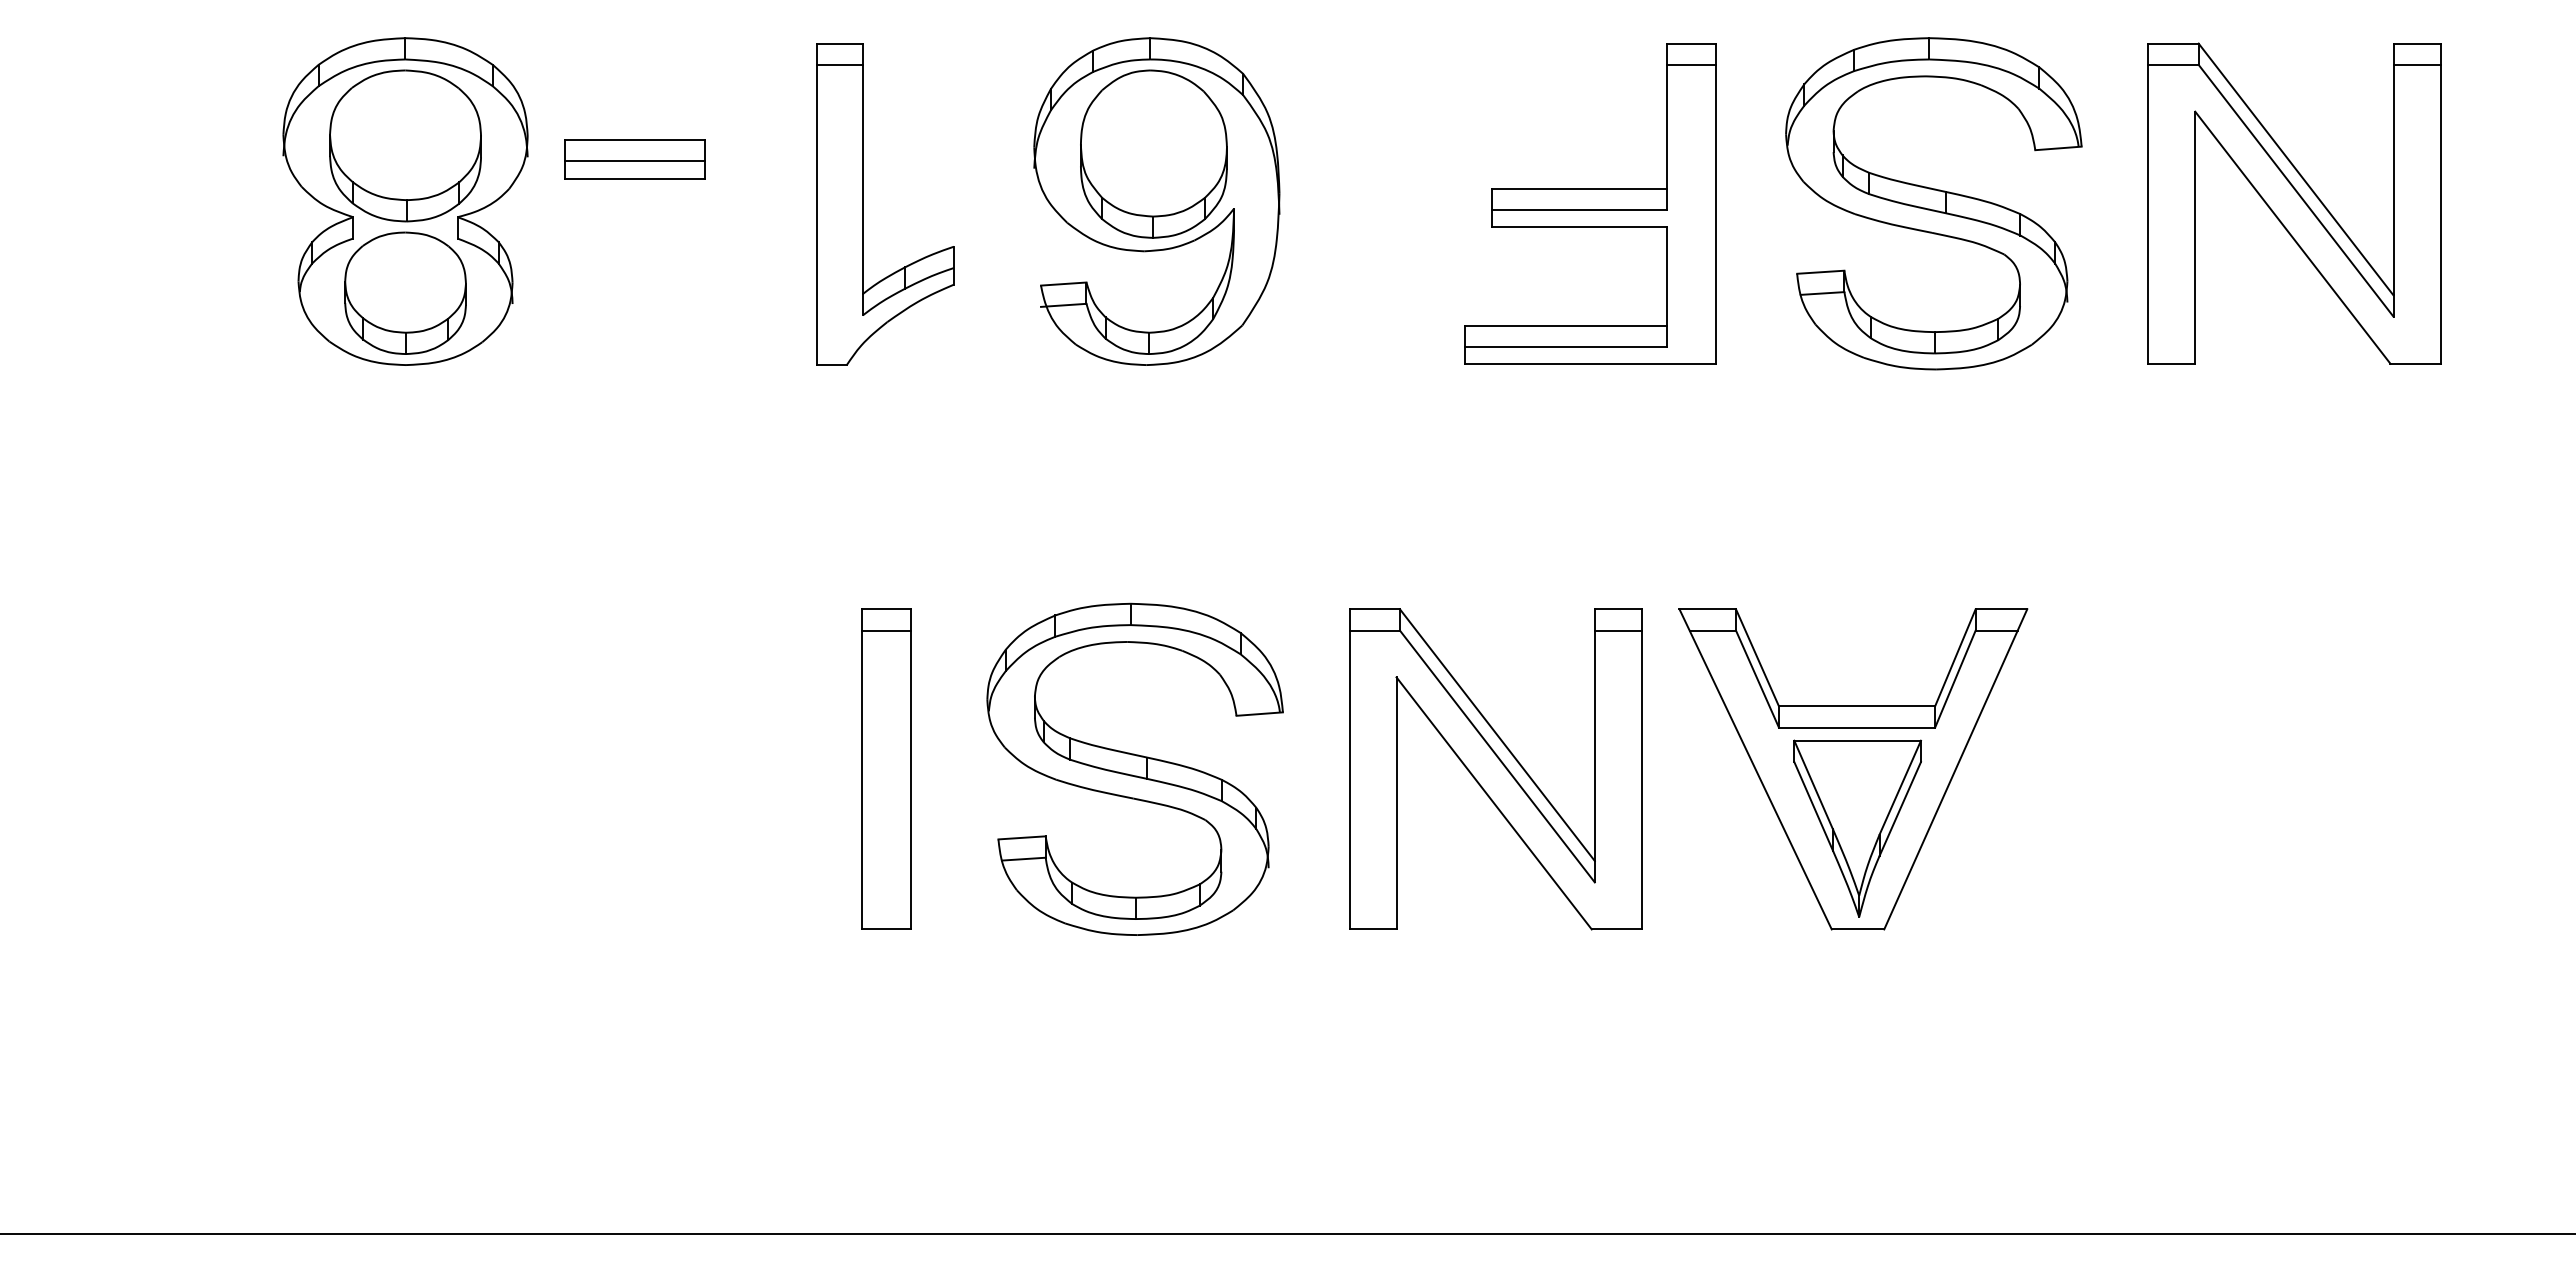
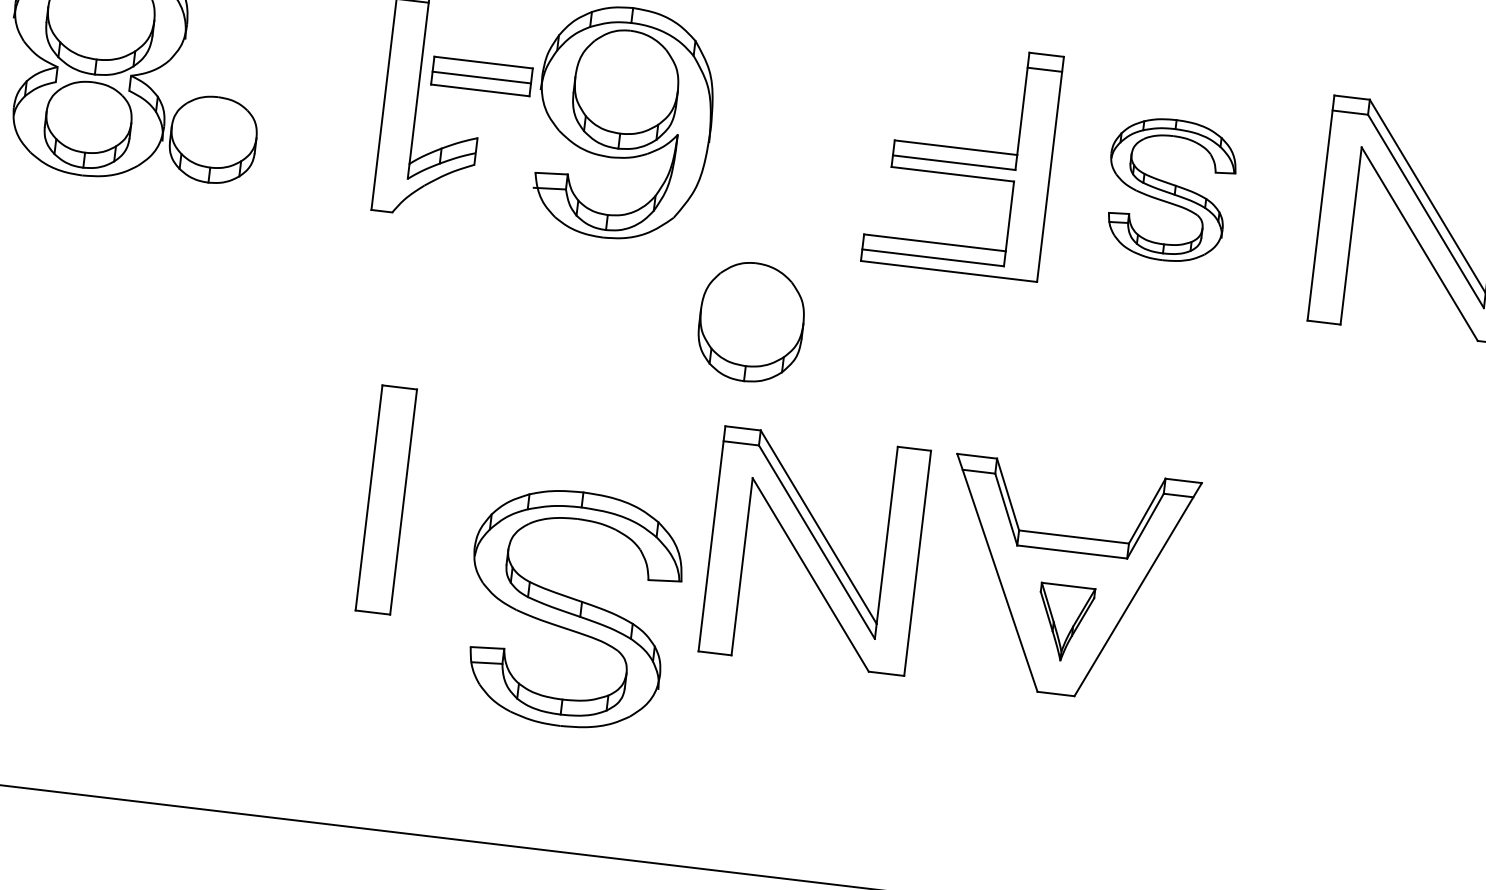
part: (634, 159) -> (481, 76), moved
part: (1590, 203) -> (962, 158), moved
part: (1933, 203) -> (1169, 189), size x0.6
part: (583, 292) -> (213, 139), added
part: (1368, 458) -> (751, 321), added
line: (886, 630) -> (397, 402), removed
line: (1618, 630) -> (912, 463), removed
part: (1134, 768) -> (572, 608), moved
part: (1857, 828) -> (1064, 623), size x0.6

